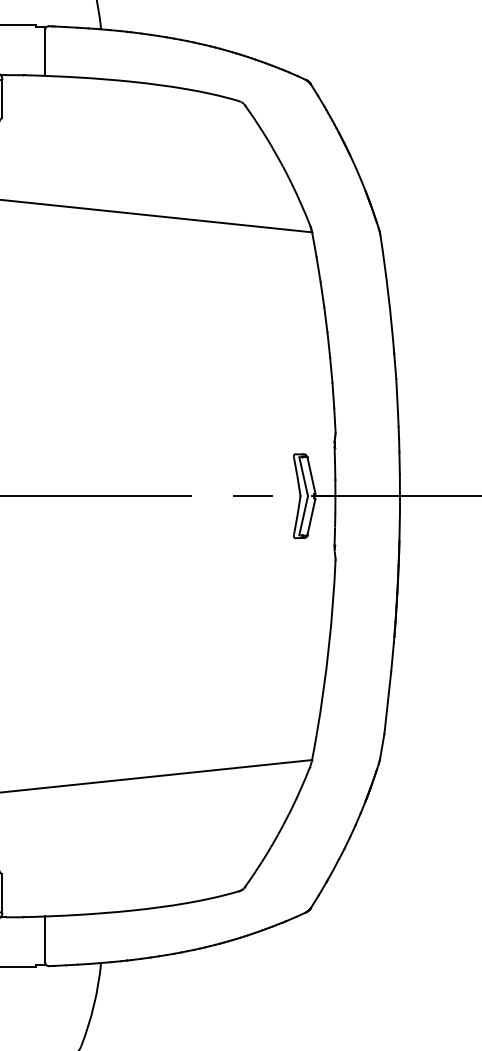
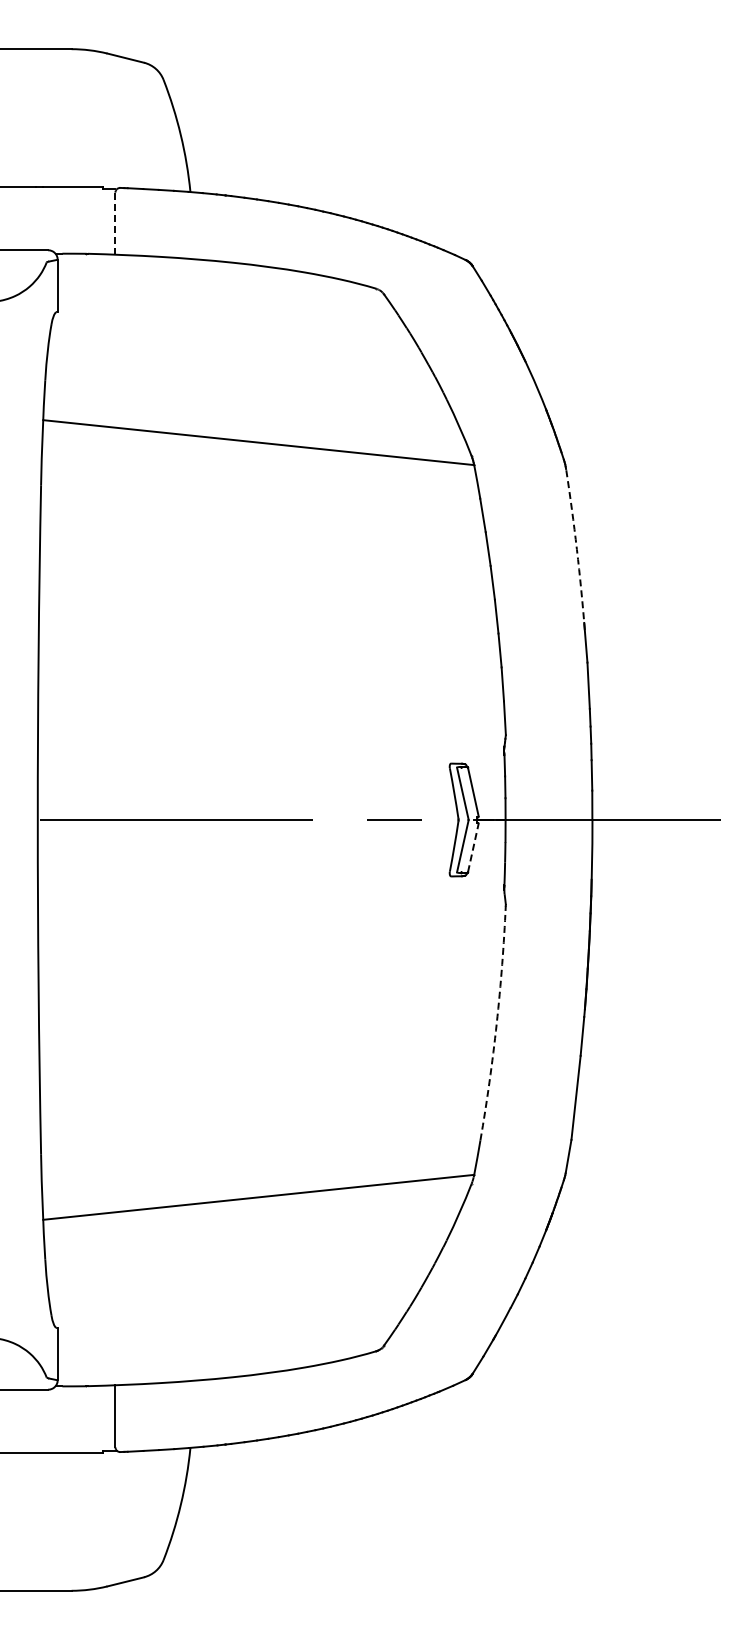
line: (45, 51) -> (115, 221), solid -> dashed
arc: (388, 295) -> (576, 549), solid -> dashed
line: (311, 517) -> (473, 848), solid -> dashed
arc: (328, 647) -> (496, 1023), solid -> dashed

